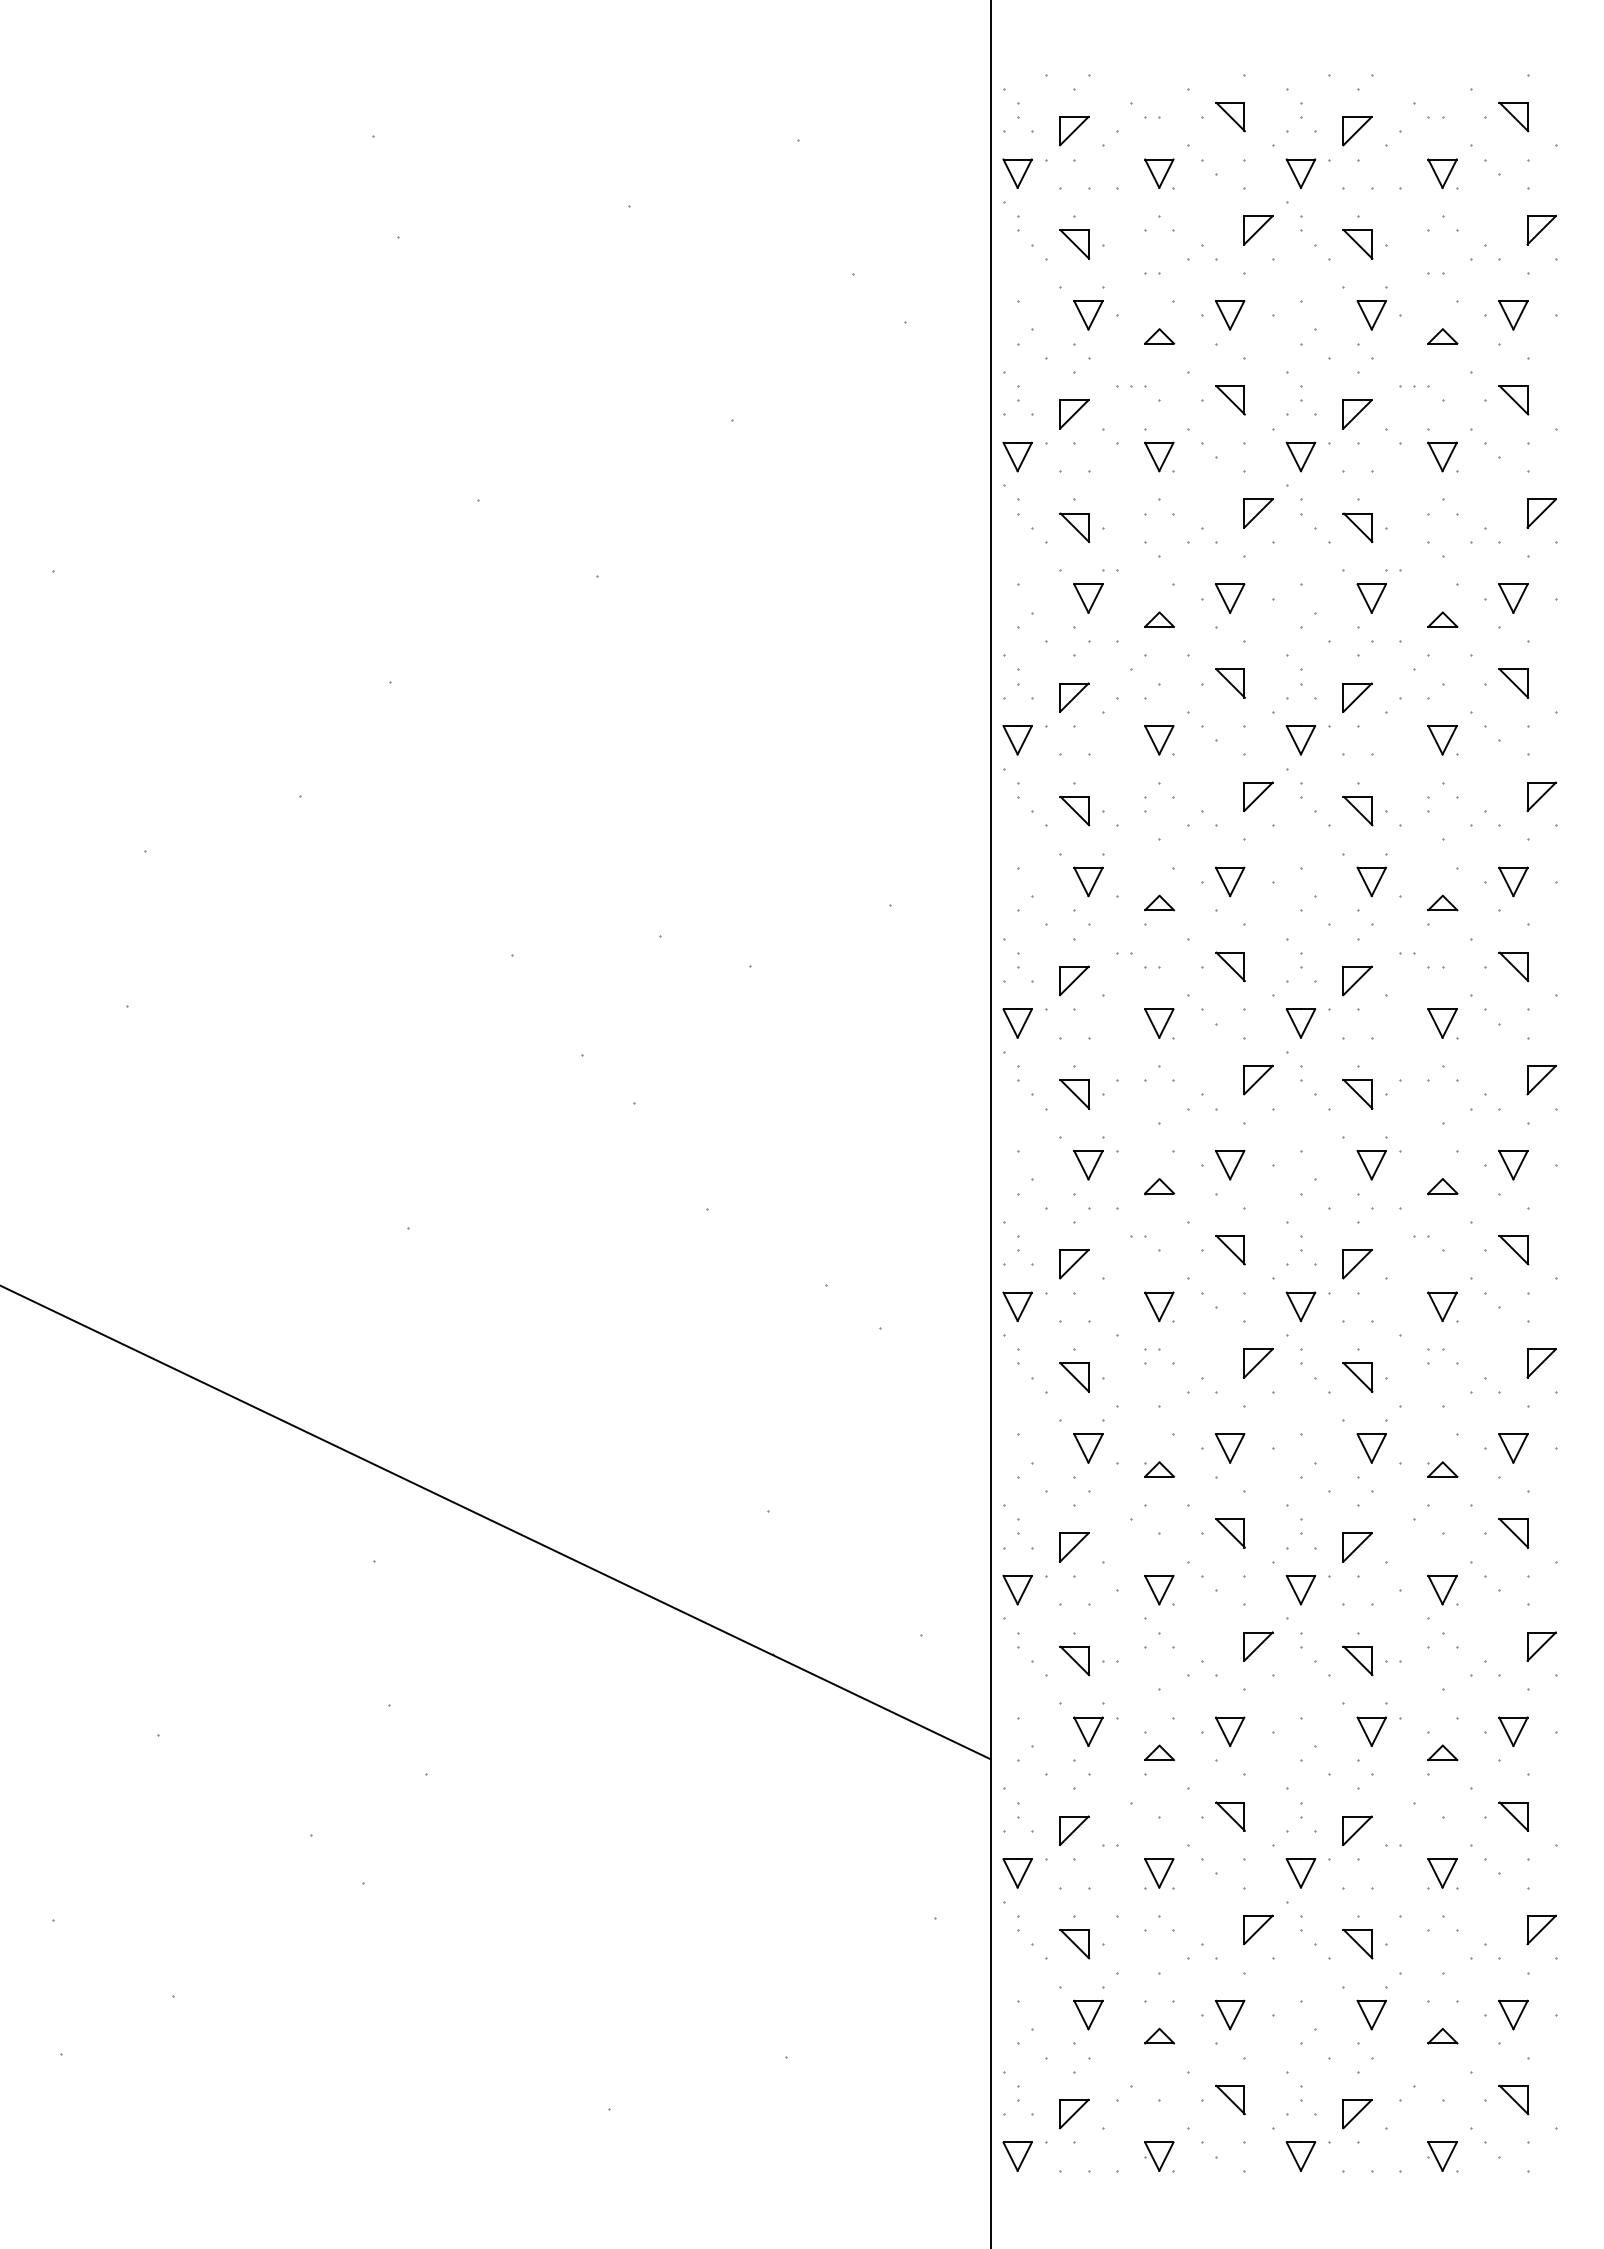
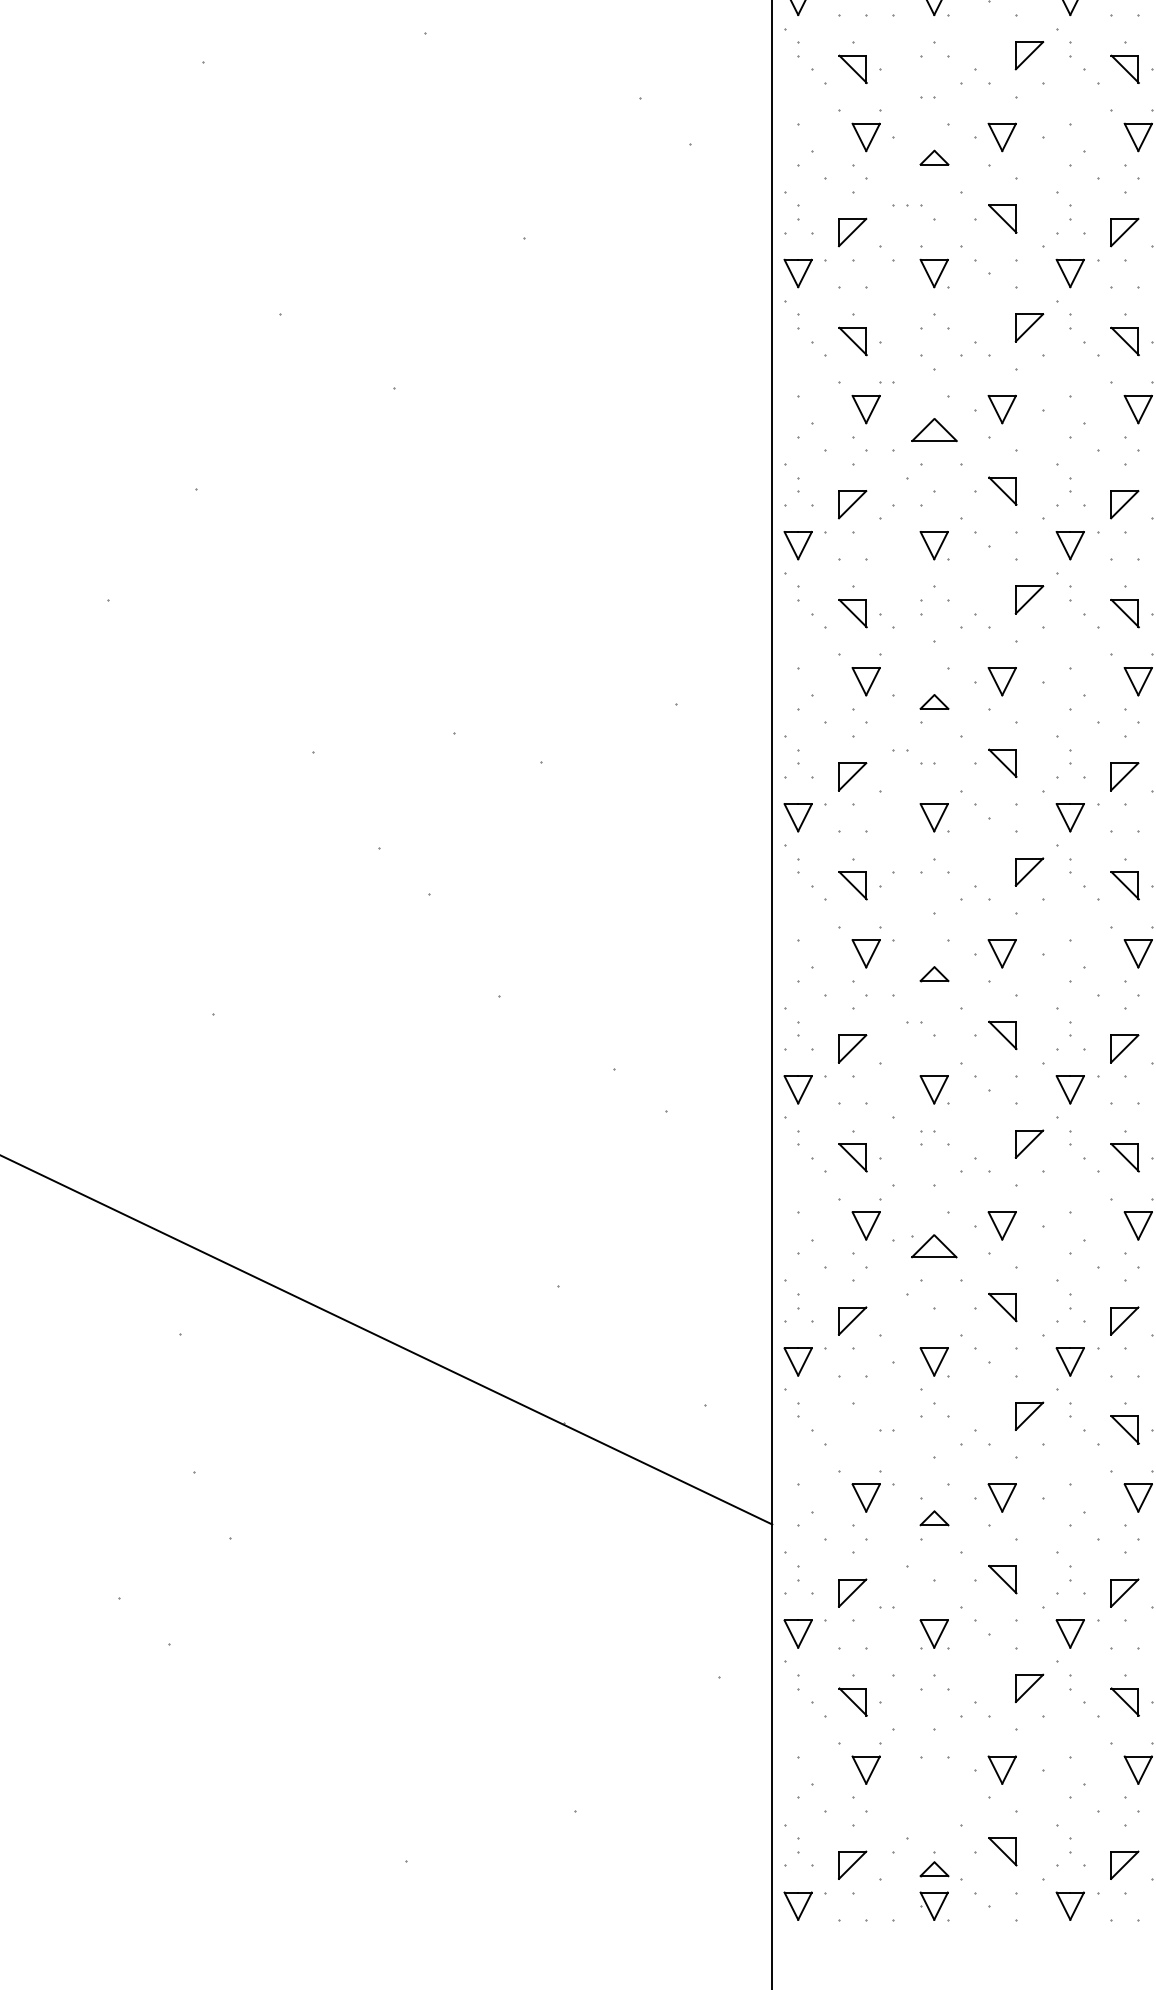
part: (1159, 619) -> (934, 429), size x1.6
part: (1159, 1469) -> (934, 1246), size x1.6
part: (1074, 1660) -> (852, 1429), removed
part: (1159, 2036) -> (934, 1869), moved

